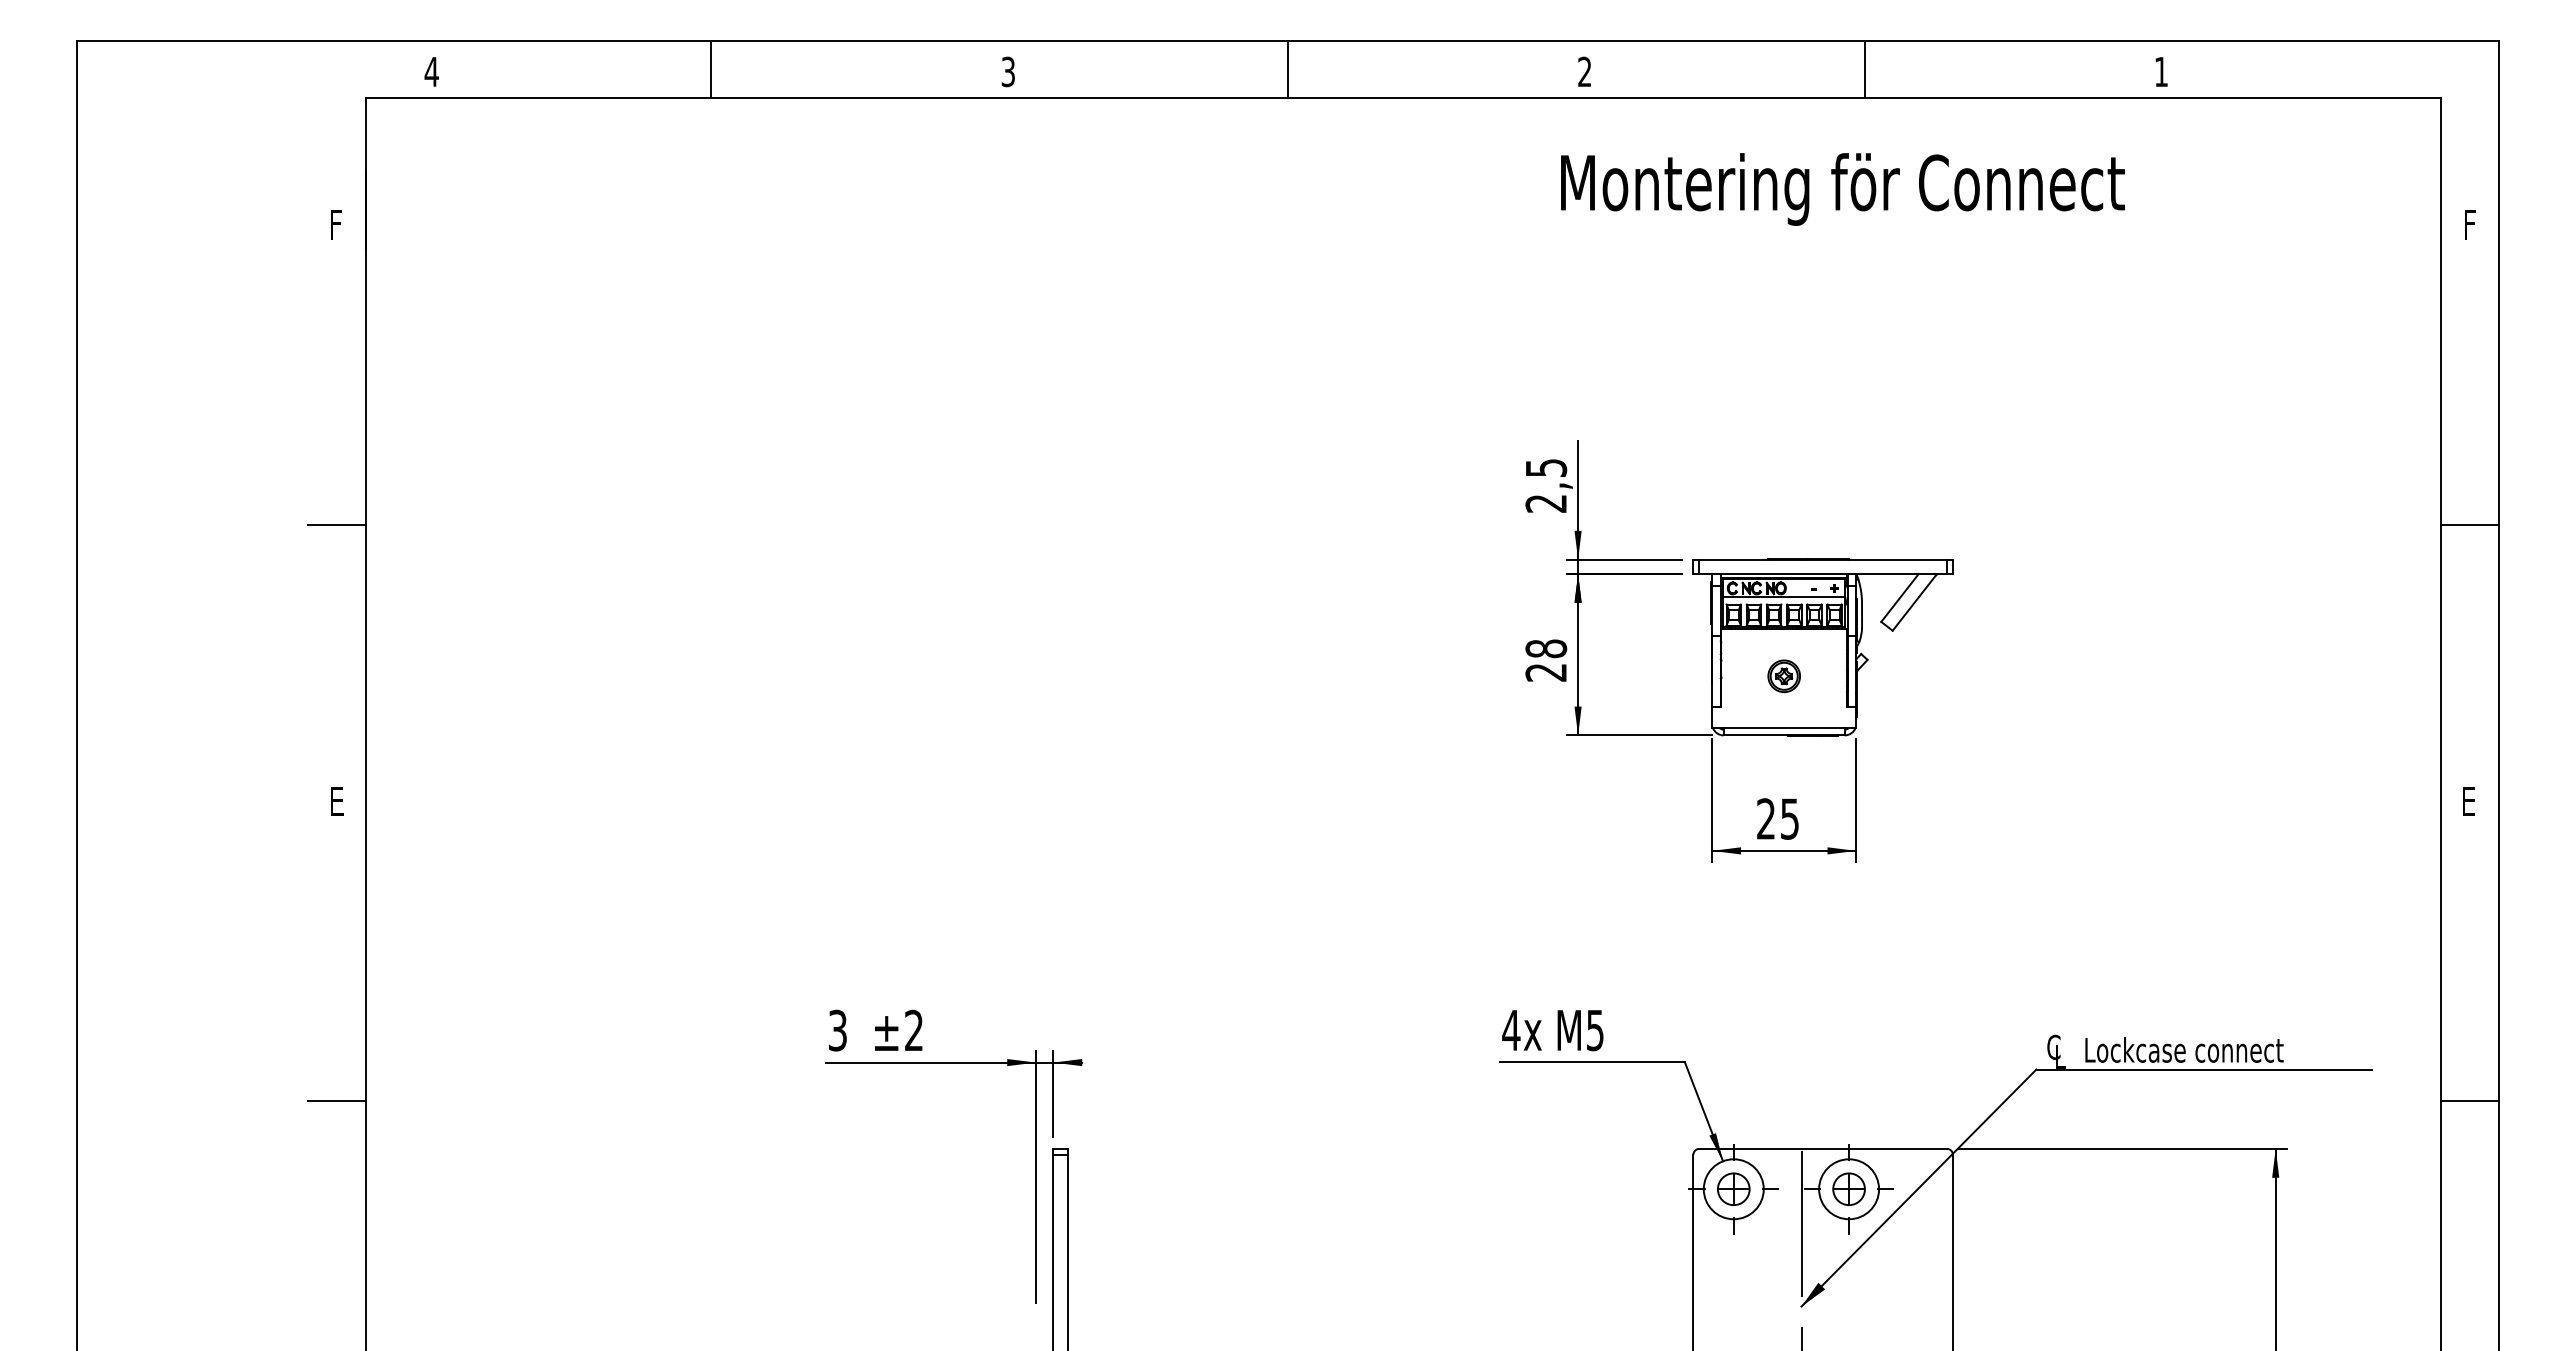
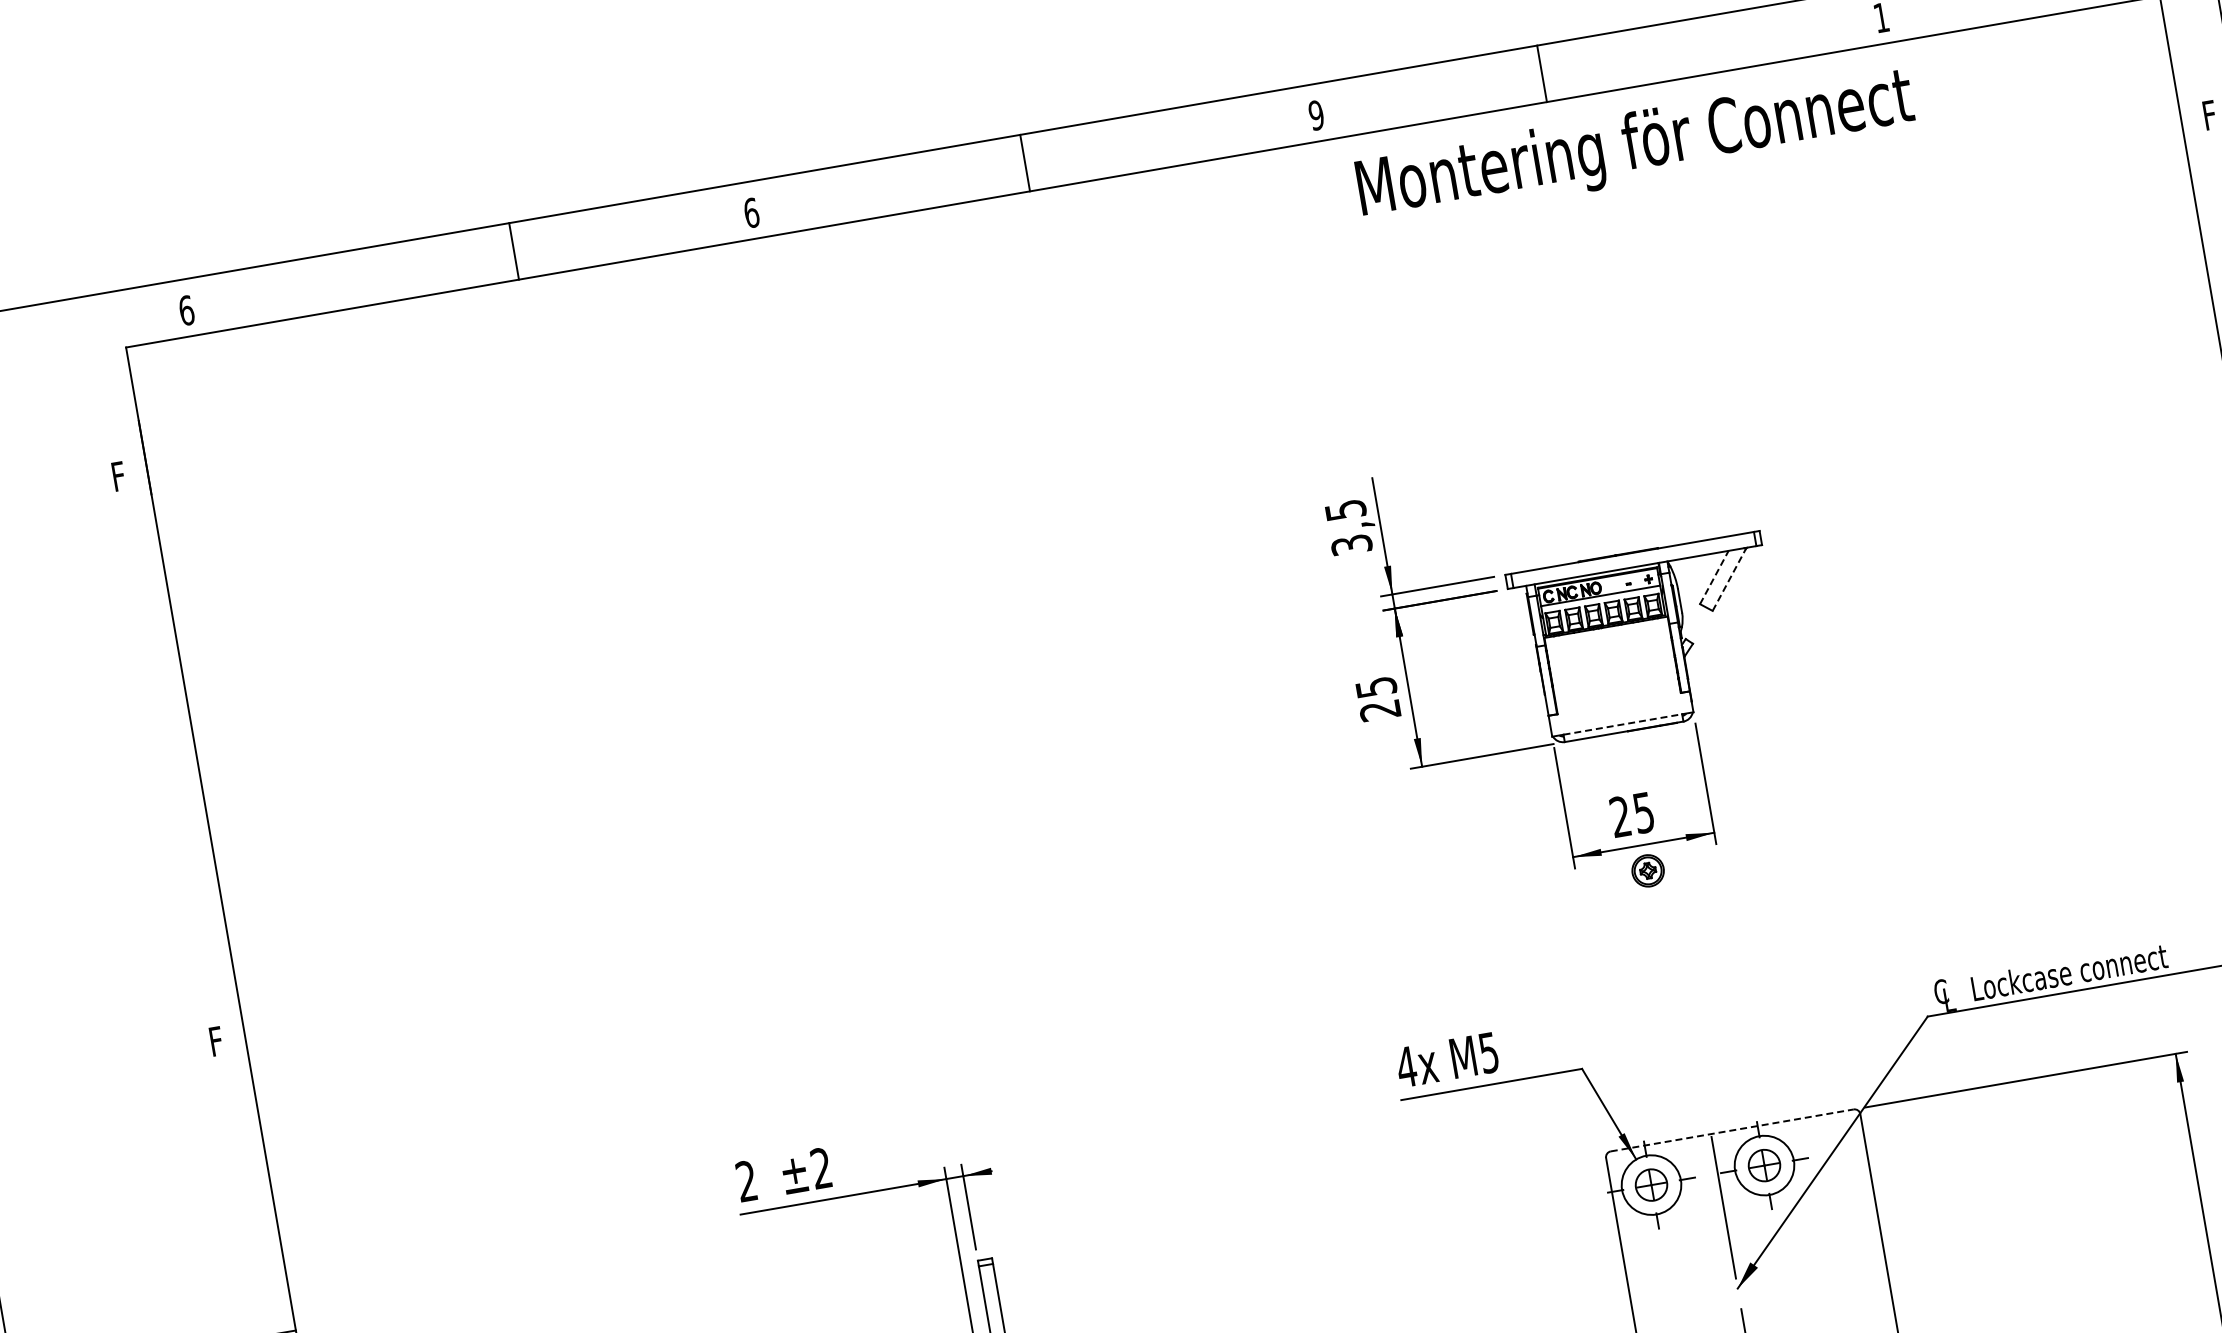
line: (711, 69) -> (514, 251), moved
line: (1864, 69) -> (1542, 74), moved
text: (431, 71) -> (186, 310), 4 -> 6
text: (1008, 71) -> (751, 212), 3 -> 6
text: (1584, 71) -> (1316, 115), 2 -> 9
text: (1842, 189) -> (1635, 147), moved
text: (1546, 503) -> (1351, 544), 2,5 -> 3,5
line: (336, 524) -> (169, 770), removed
line: (1900, 597) -> (1714, 577), solid -> dashed
line: (1914, 602) -> (1729, 579), solid -> dashed
text: (1546, 648) -> (1376, 686), 28 -> 25
part: (1783, 676) -> (1647, 871), moved
line: (1784, 727) -> (1623, 724), solid -> dashed
text: (338, 801) -> (218, 1041), E -> F
text: (837, 1030) -> (746, 1181), 3 -> 2
line: (1823, 1148) -> (1732, 1129), solid -> dashed

